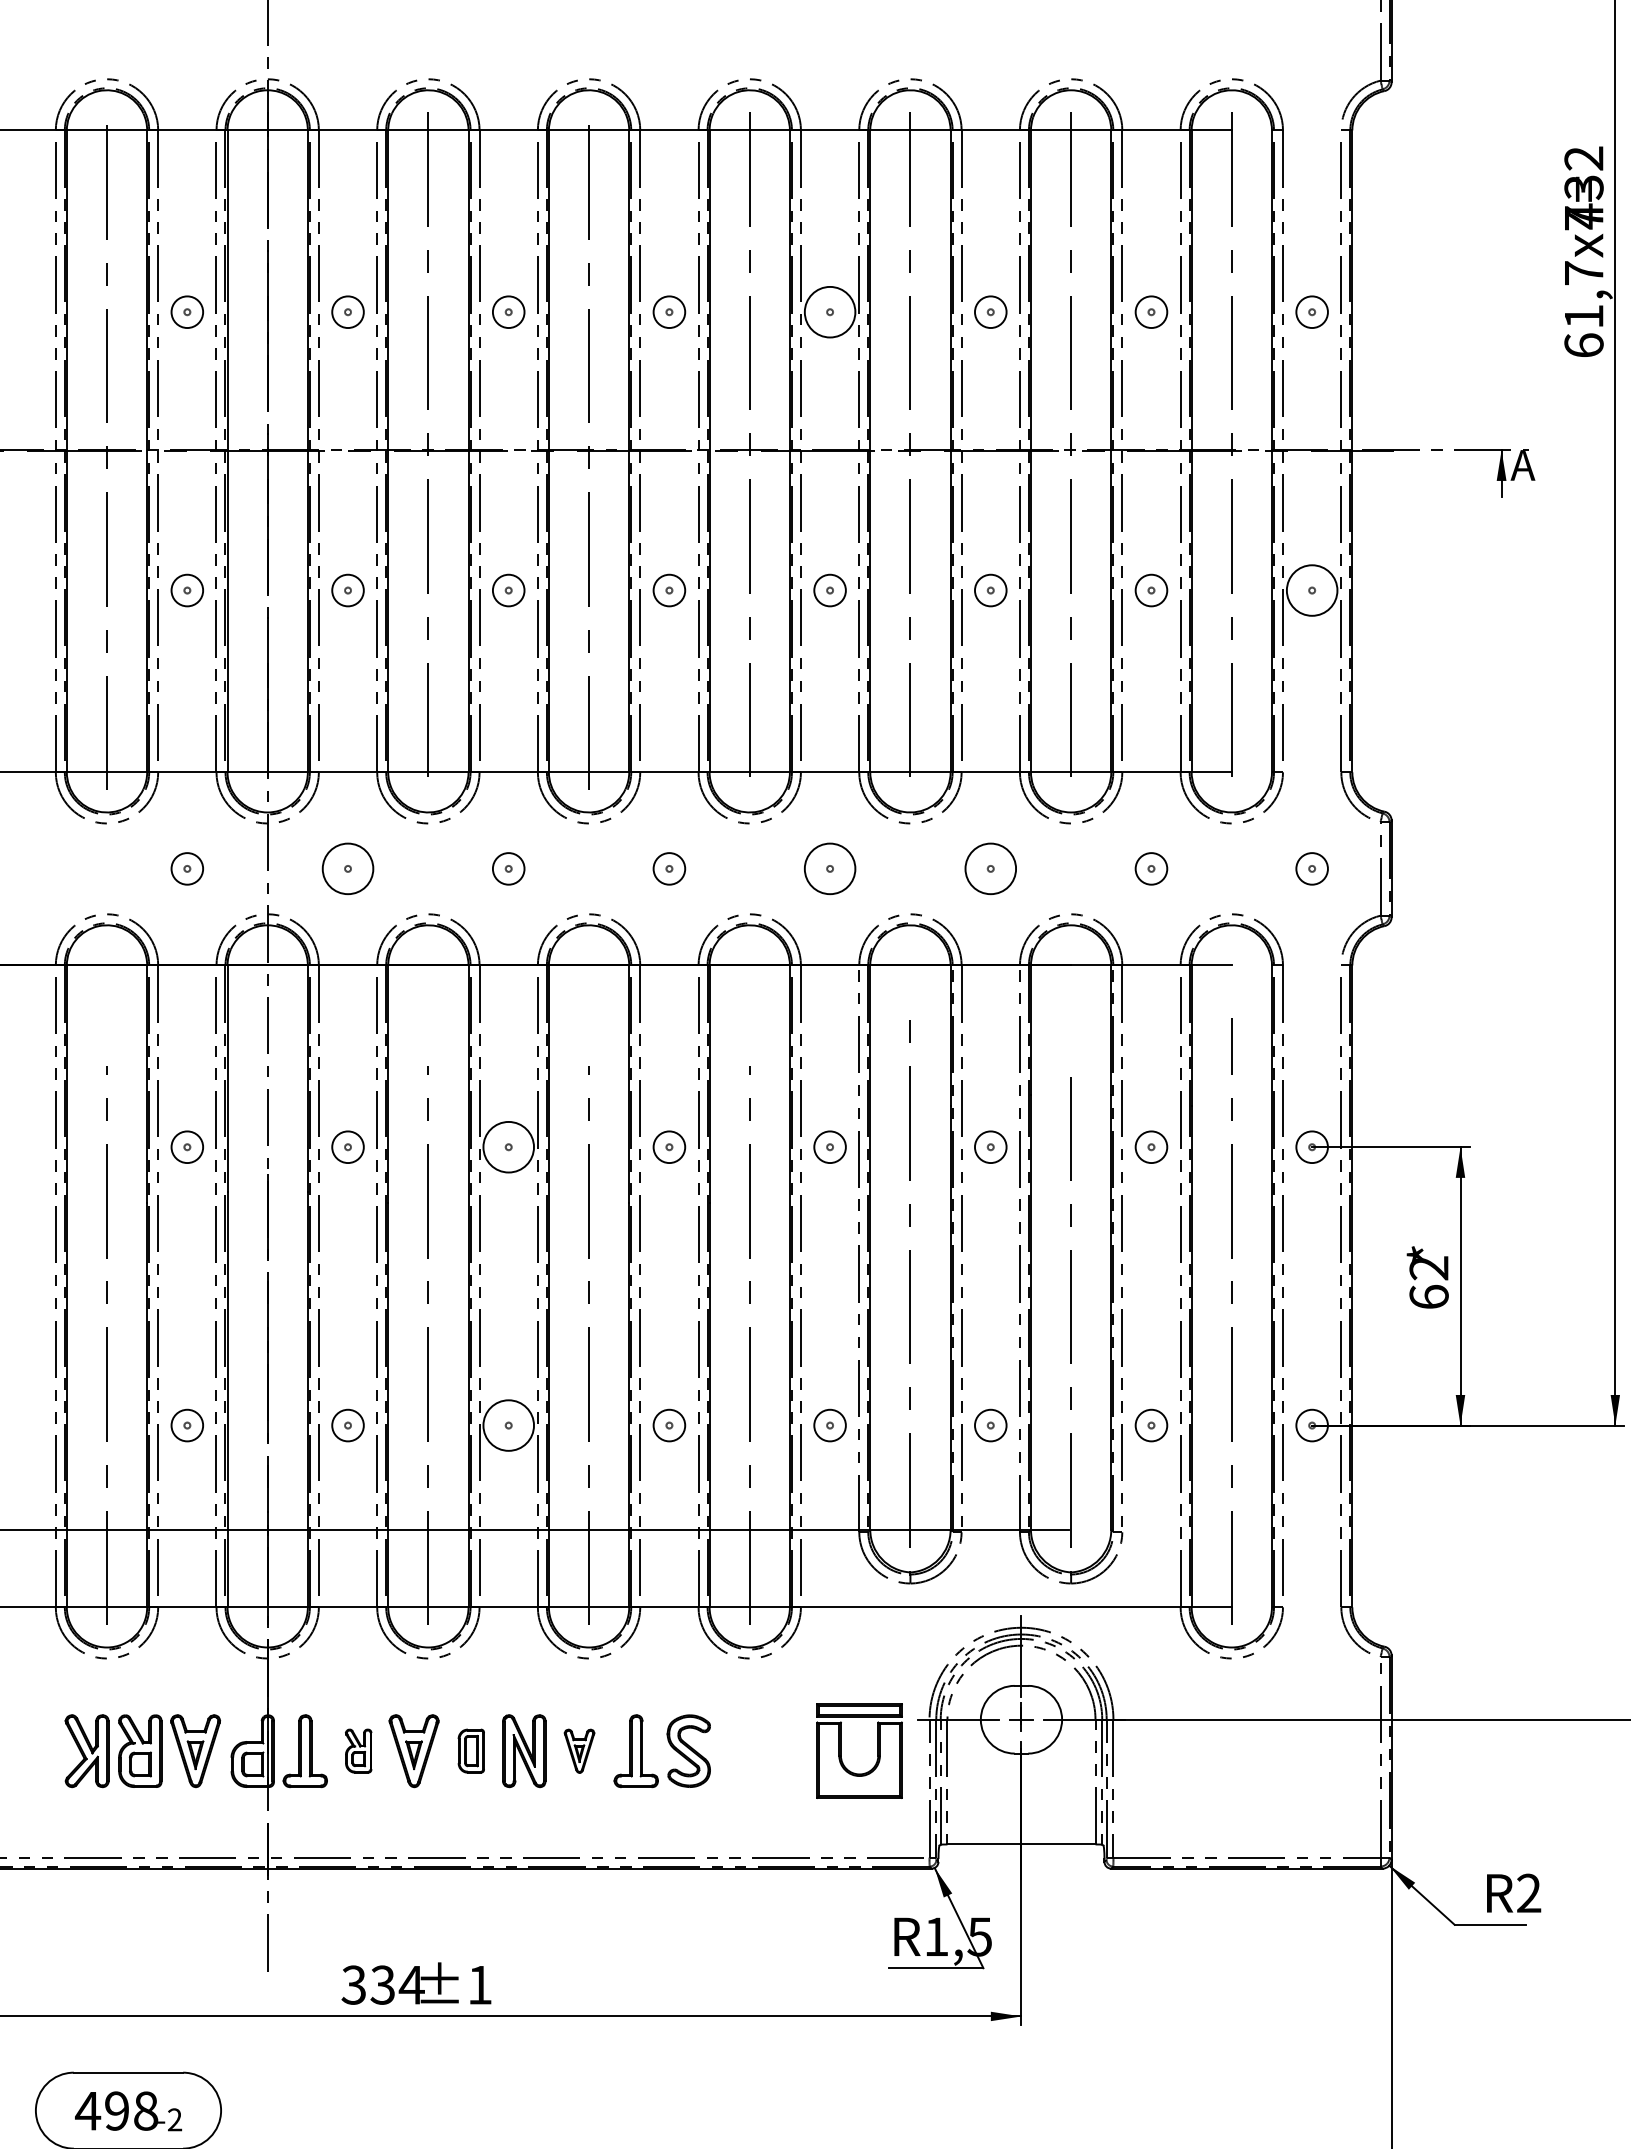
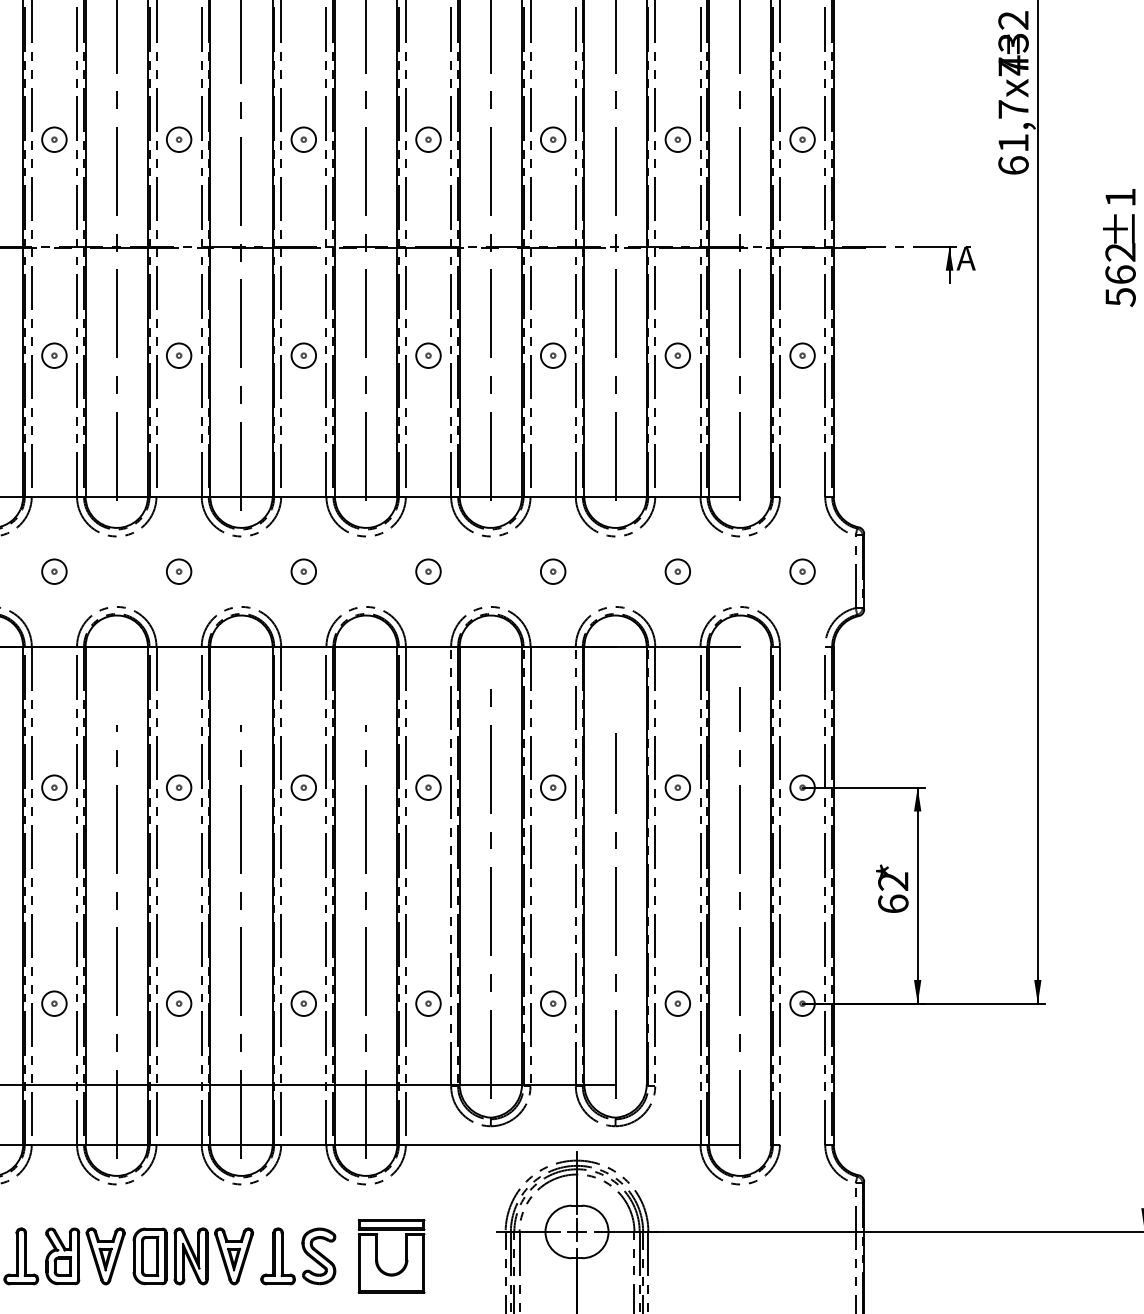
circle: (829, 312) -> (428, 139), size x0.62
circle: (1311, 590) -> (802, 355), size x0.62
circle: (347, 868) -> (54, 571), size x0.62
circle: (829, 868) -> (428, 571), size x0.62
circle: (990, 868) -> (552, 571), size x0.62
circle: (508, 1147) -> (178, 787), size x0.62
circle: (508, 1425) -> (178, 1003), size x0.62
part: (358, 1750) -> (62, 1255), size x1.67
part: (471, 1750) -> (150, 1255), size x1.67
part: (841, 1750) -> (377, 1255), moved
part: (579, 1751) -> (234, 1256), size x1.67

